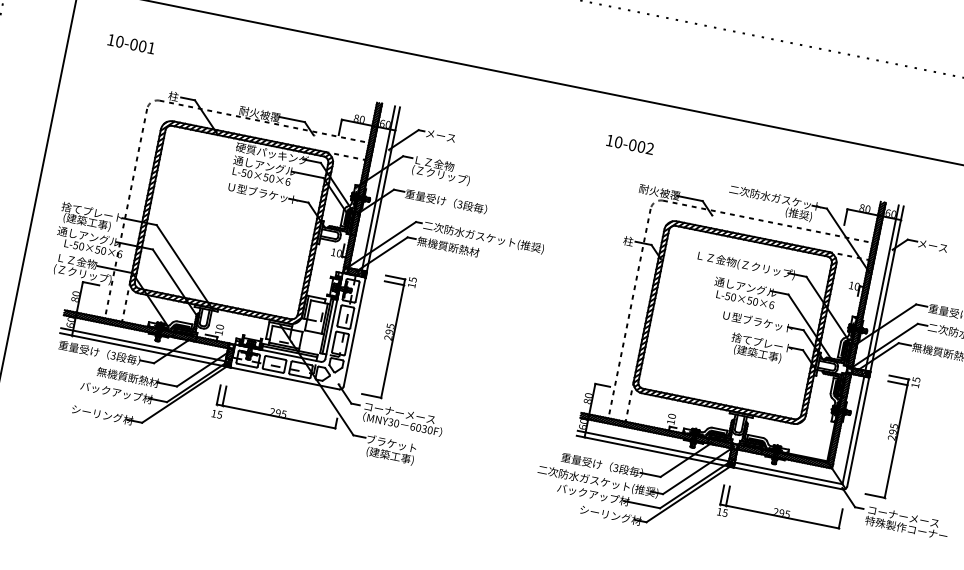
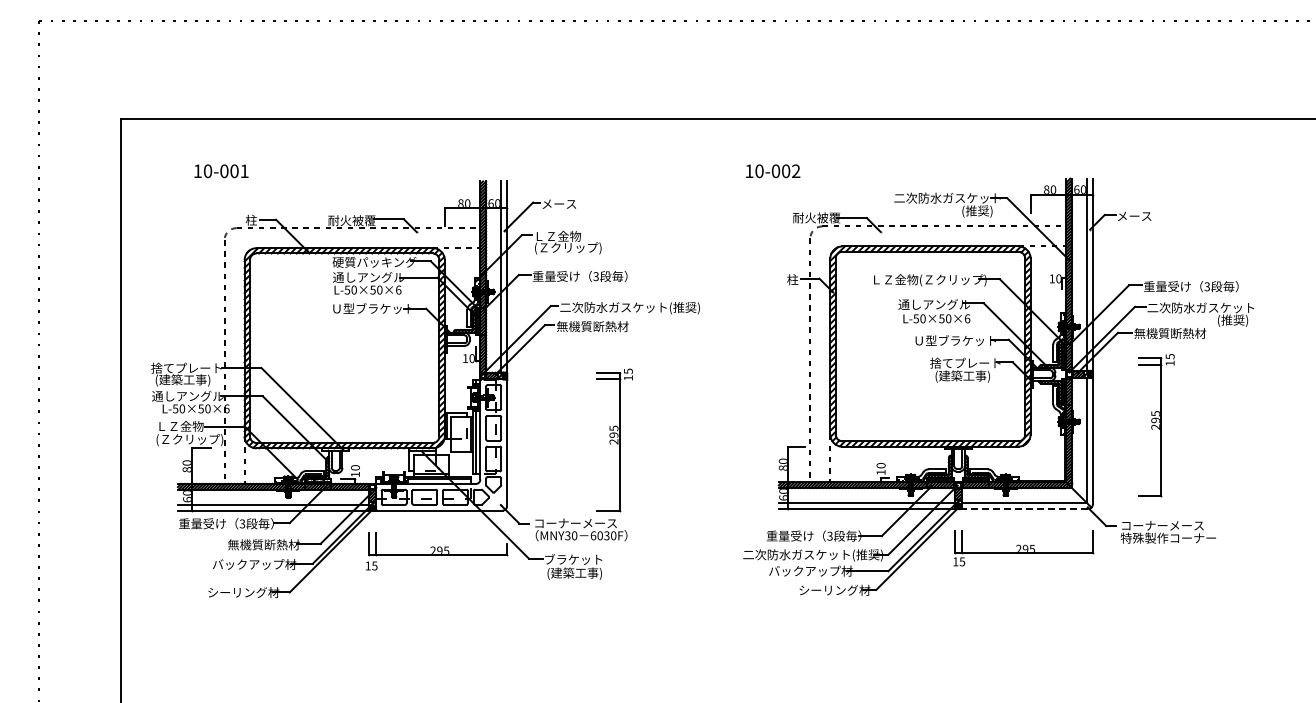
text: (131, 44) -> (221, 171), moved
part: (389, 336) -> (614, 440), moved
part: (892, 436) -> (1156, 425), moved
line: (787, 477) -> (1024, 508), solid -> dashed

